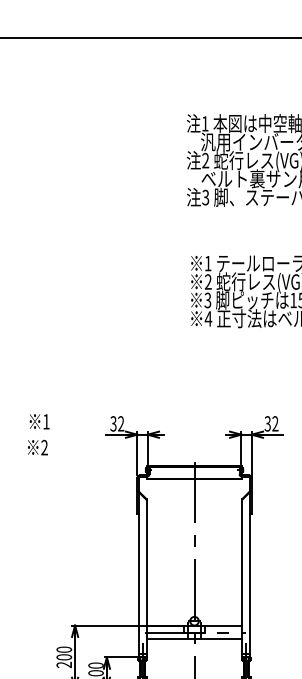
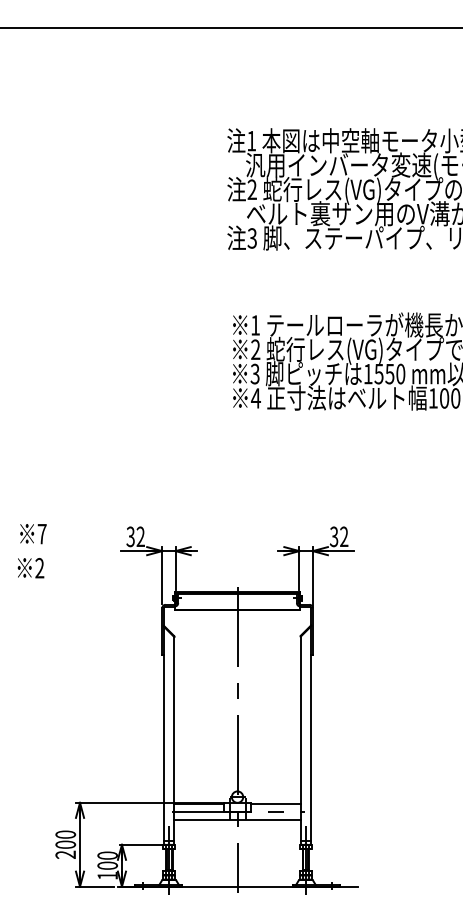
text: (45, 422) -> (41, 534), 1 -> 7

